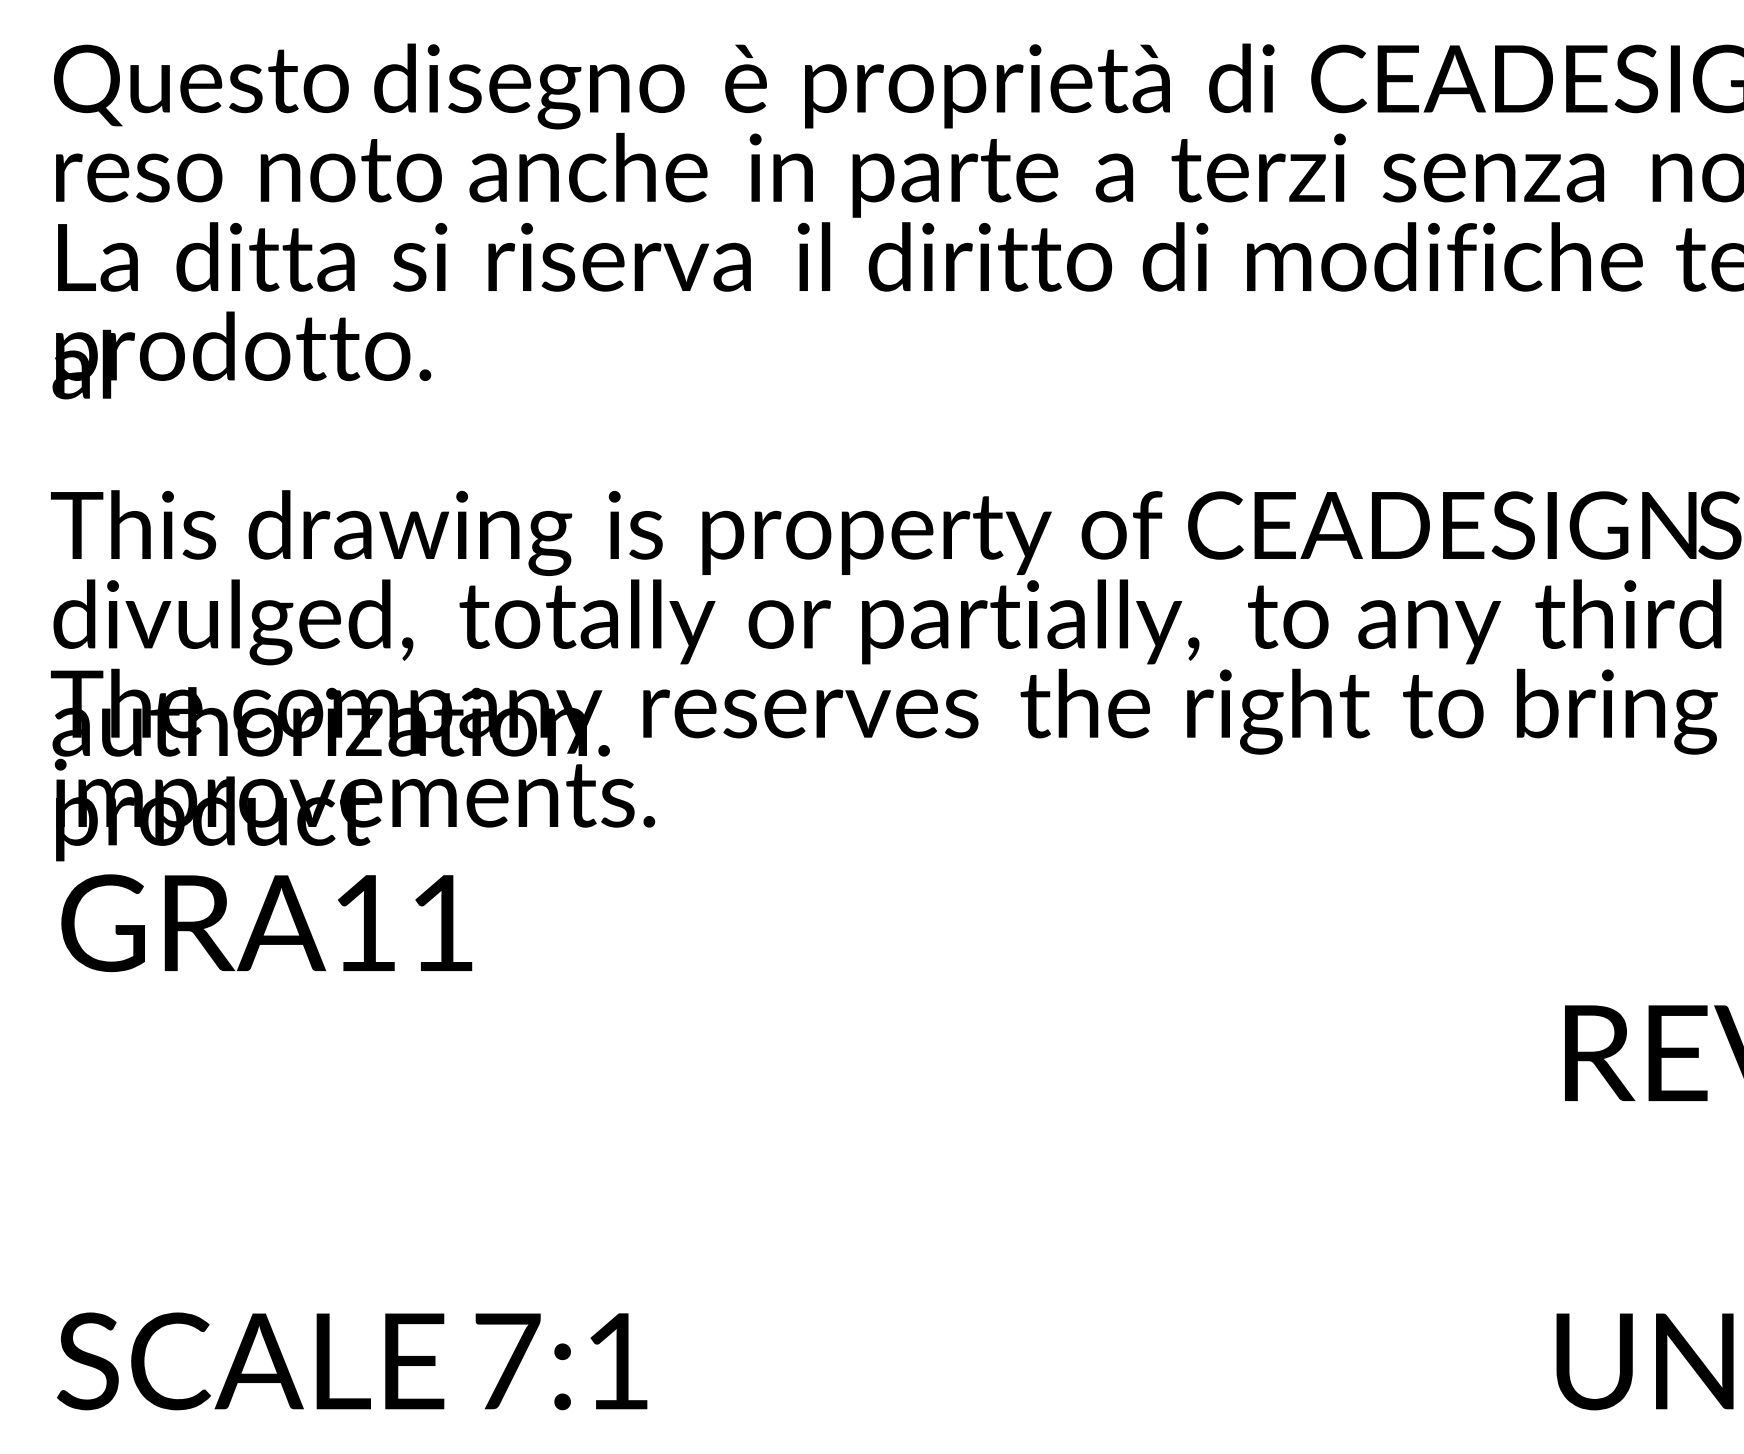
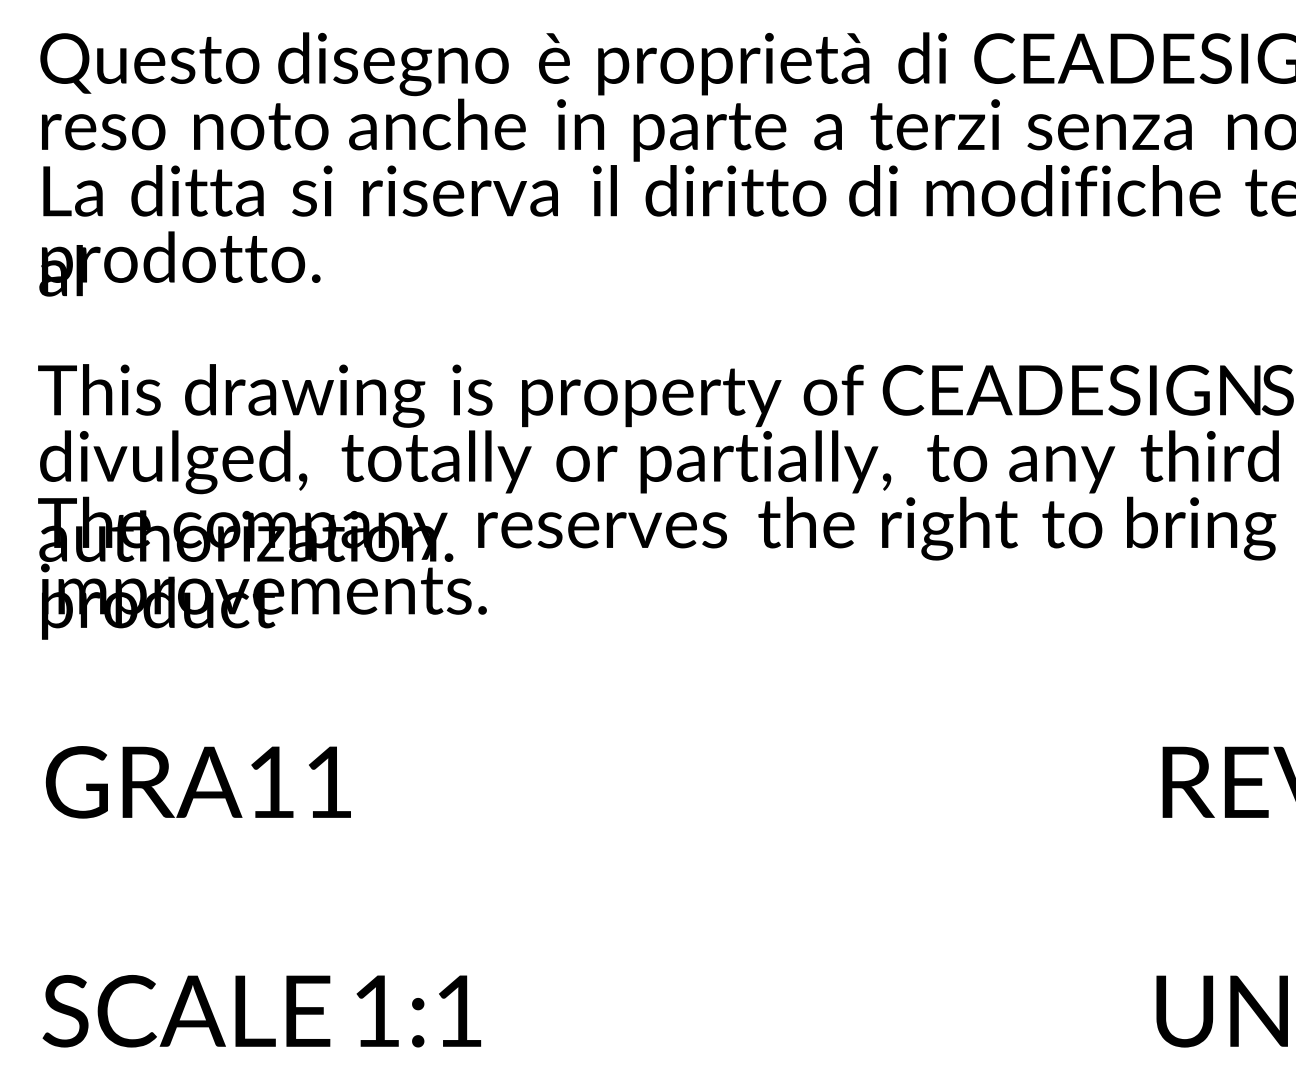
text: (266, 923) -> (198, 782), moved
text: (507, 1361) -> (377, 1011), 7:1 -> 1:1

